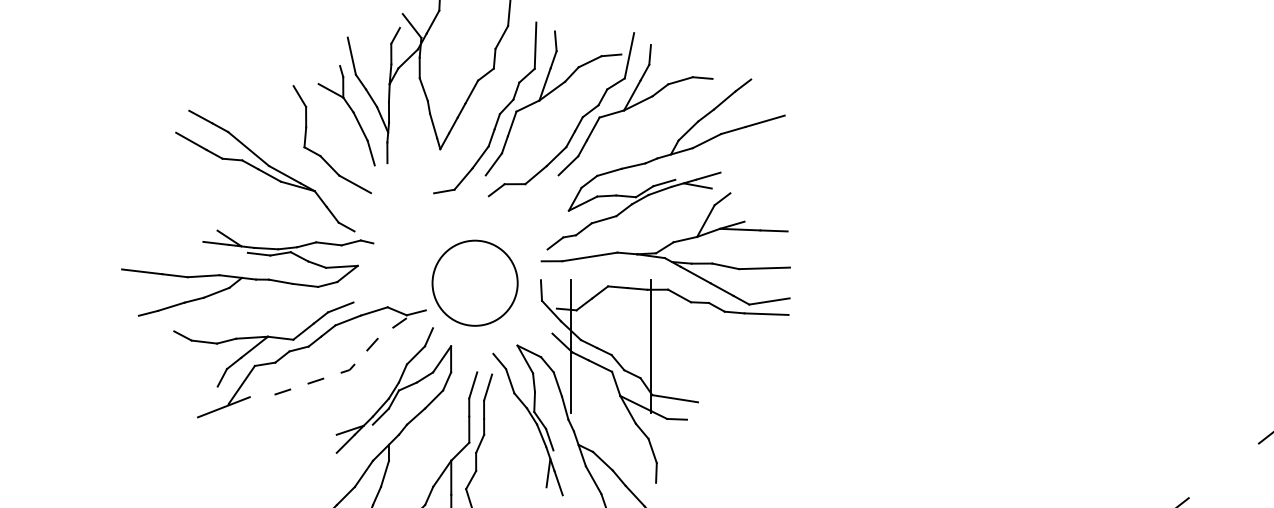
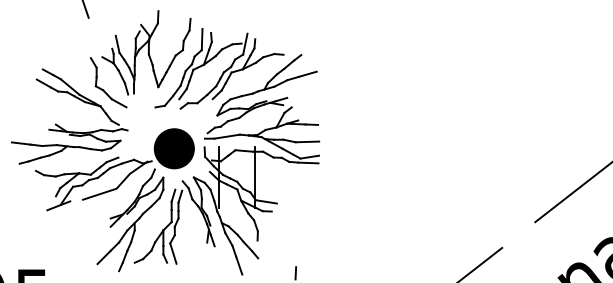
fill: (473, 282) -> (173, 148), added
line: (353, 365) -> (118, 186), dashed -> solid

